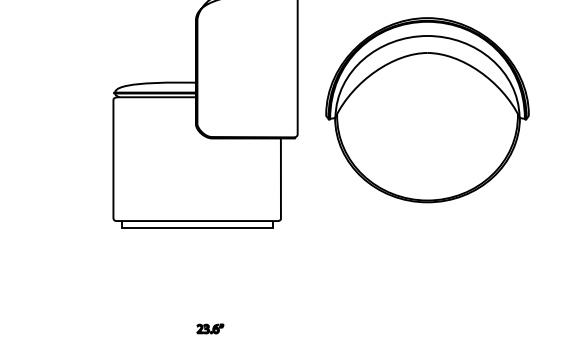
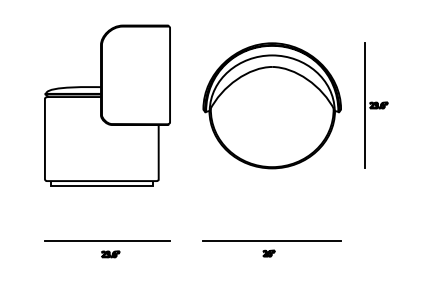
part: (426, 109) -> (271, 105), moved
line: (205, 310) -> (107, 241), added
line: (448, 310) -> (272, 241), added
part: (442, 327) -> (268, 253), added

